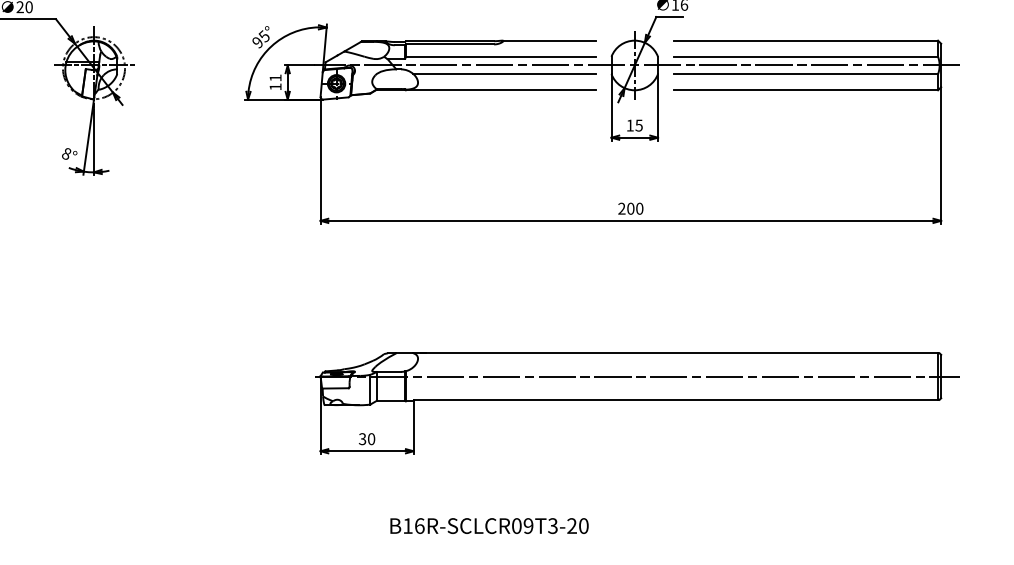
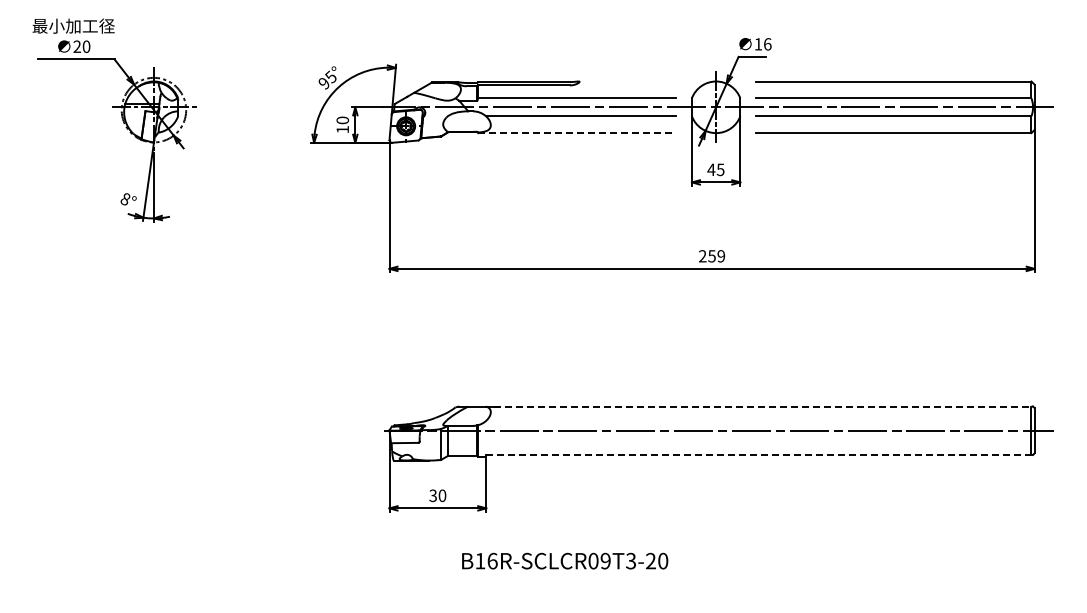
line: (548, 40) -> (626, 81), removed
text: (275, 78) -> (342, 120), 11 -> 10
line: (501, 90) -> (577, 133), solid -> dashed
text: (630, 125) -> (711, 169), 15 -> 45
text: (635, 208) -> (716, 256), 200 -> 259
line: (679, 353) -> (762, 406), solid -> dashed
line: (675, 399) -> (758, 454), solid -> dashed
text: (489, 525) -> (565, 560), moved

